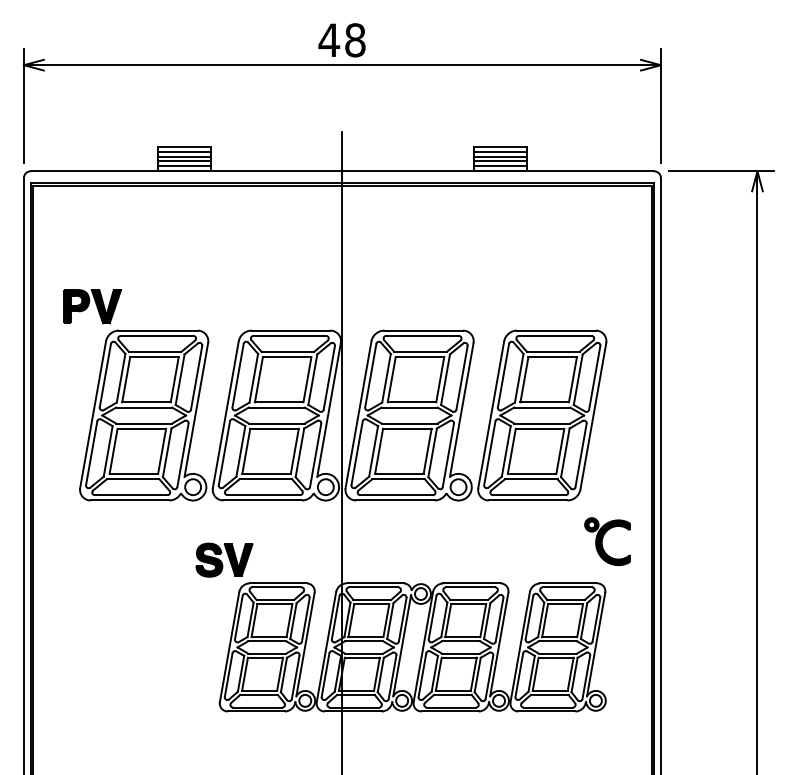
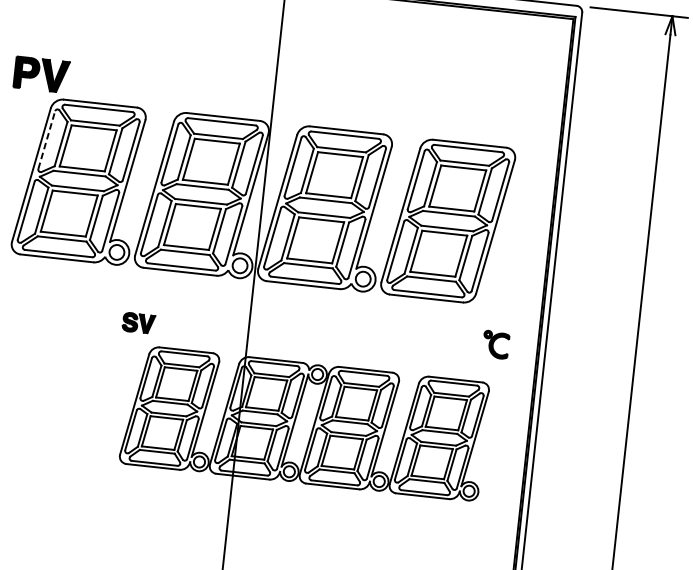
line: (105, 375) -> (46, 139), solid -> dashed
part: (607, 541) -> (495, 344), size x0.6
part: (224, 559) -> (138, 322), size x0.6

